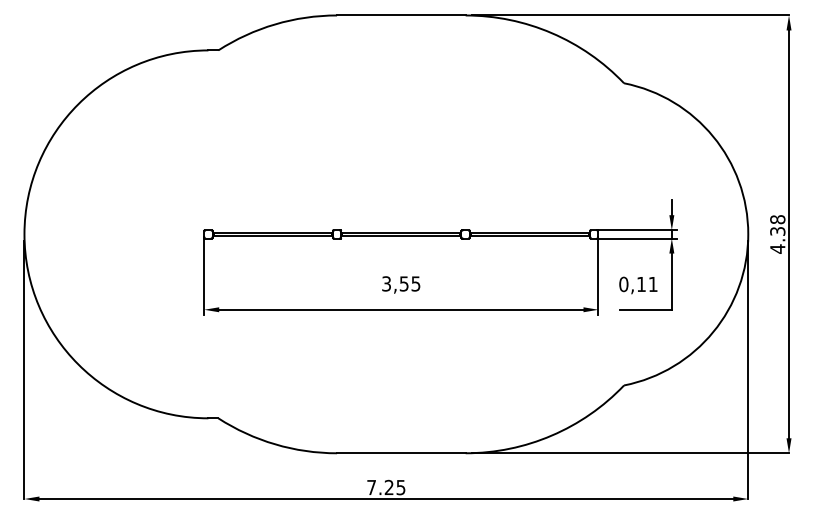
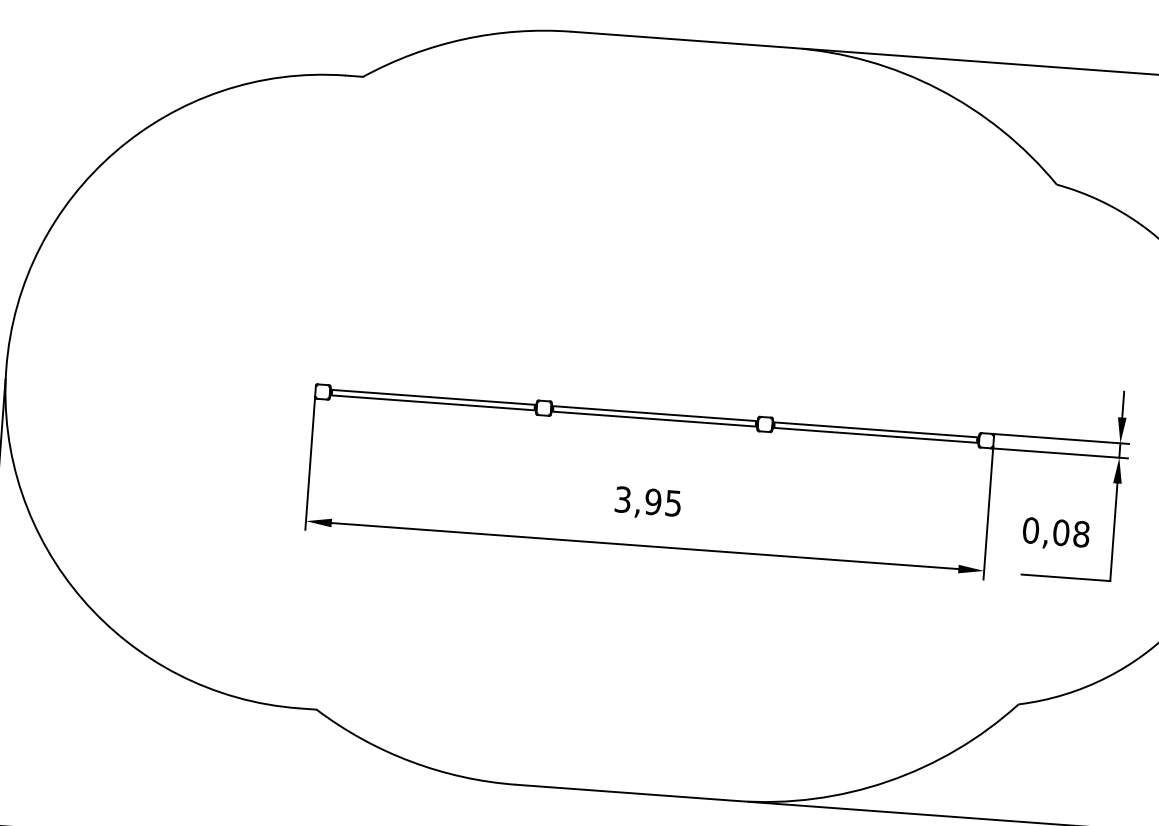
text: (403, 283) -> (652, 501), 3,55 -> 3,95
text: (646, 284) -> (1069, 533), 0,11 -> 0,08

